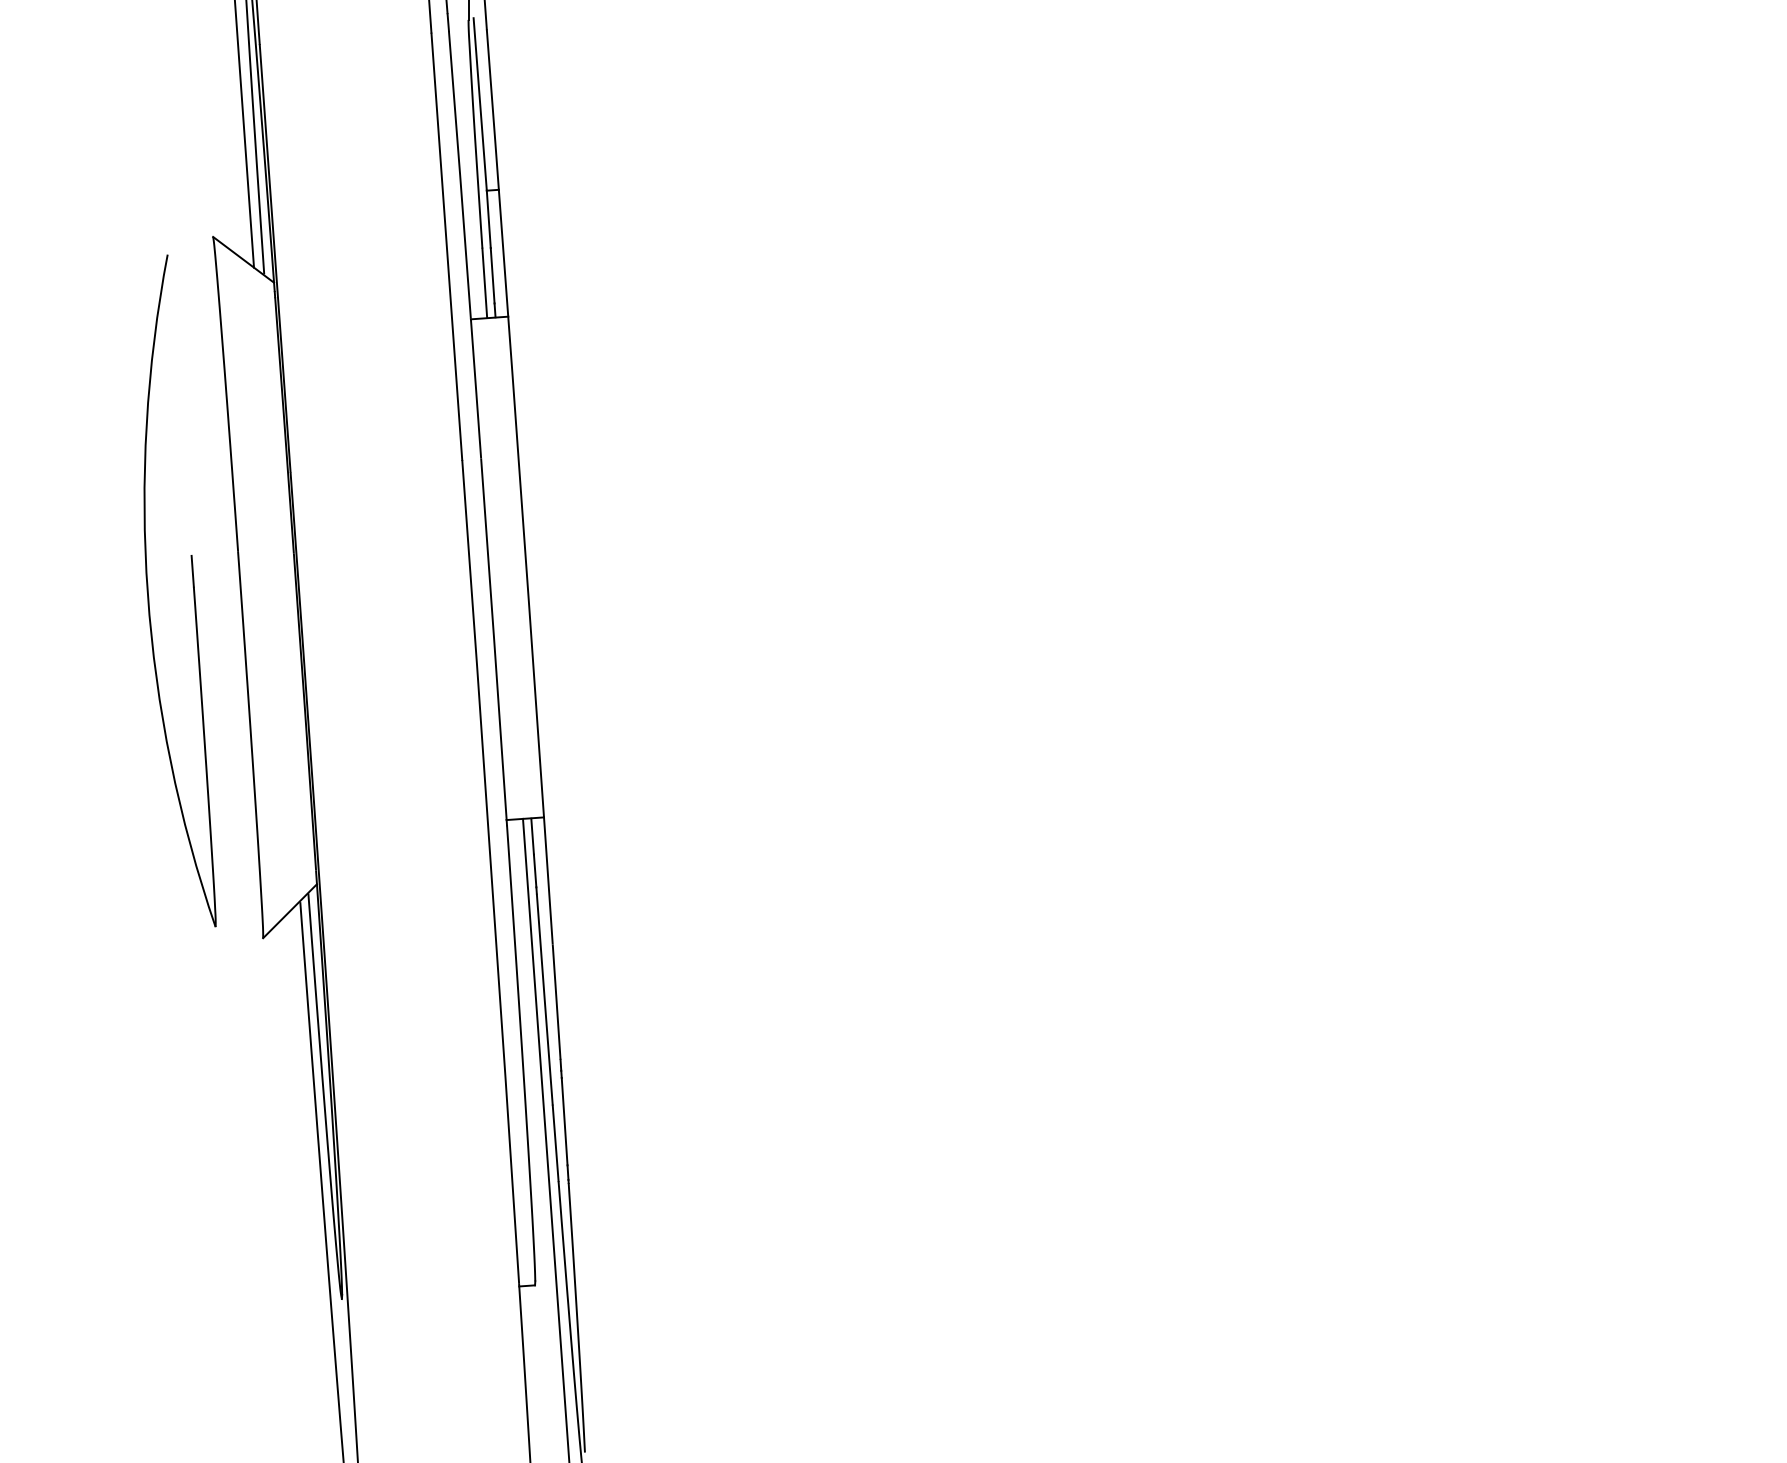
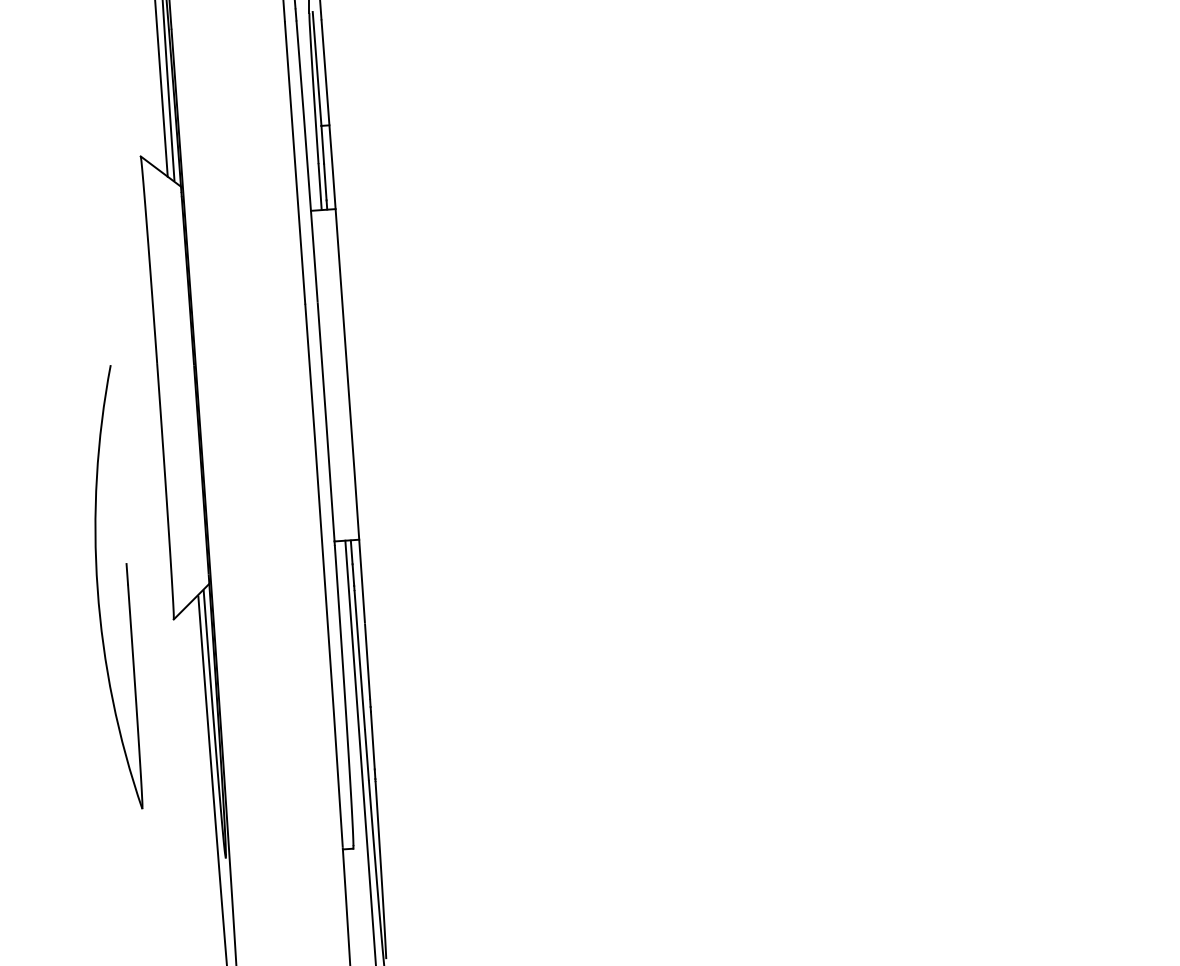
part: (193, 591) -> (127, 587), moved

